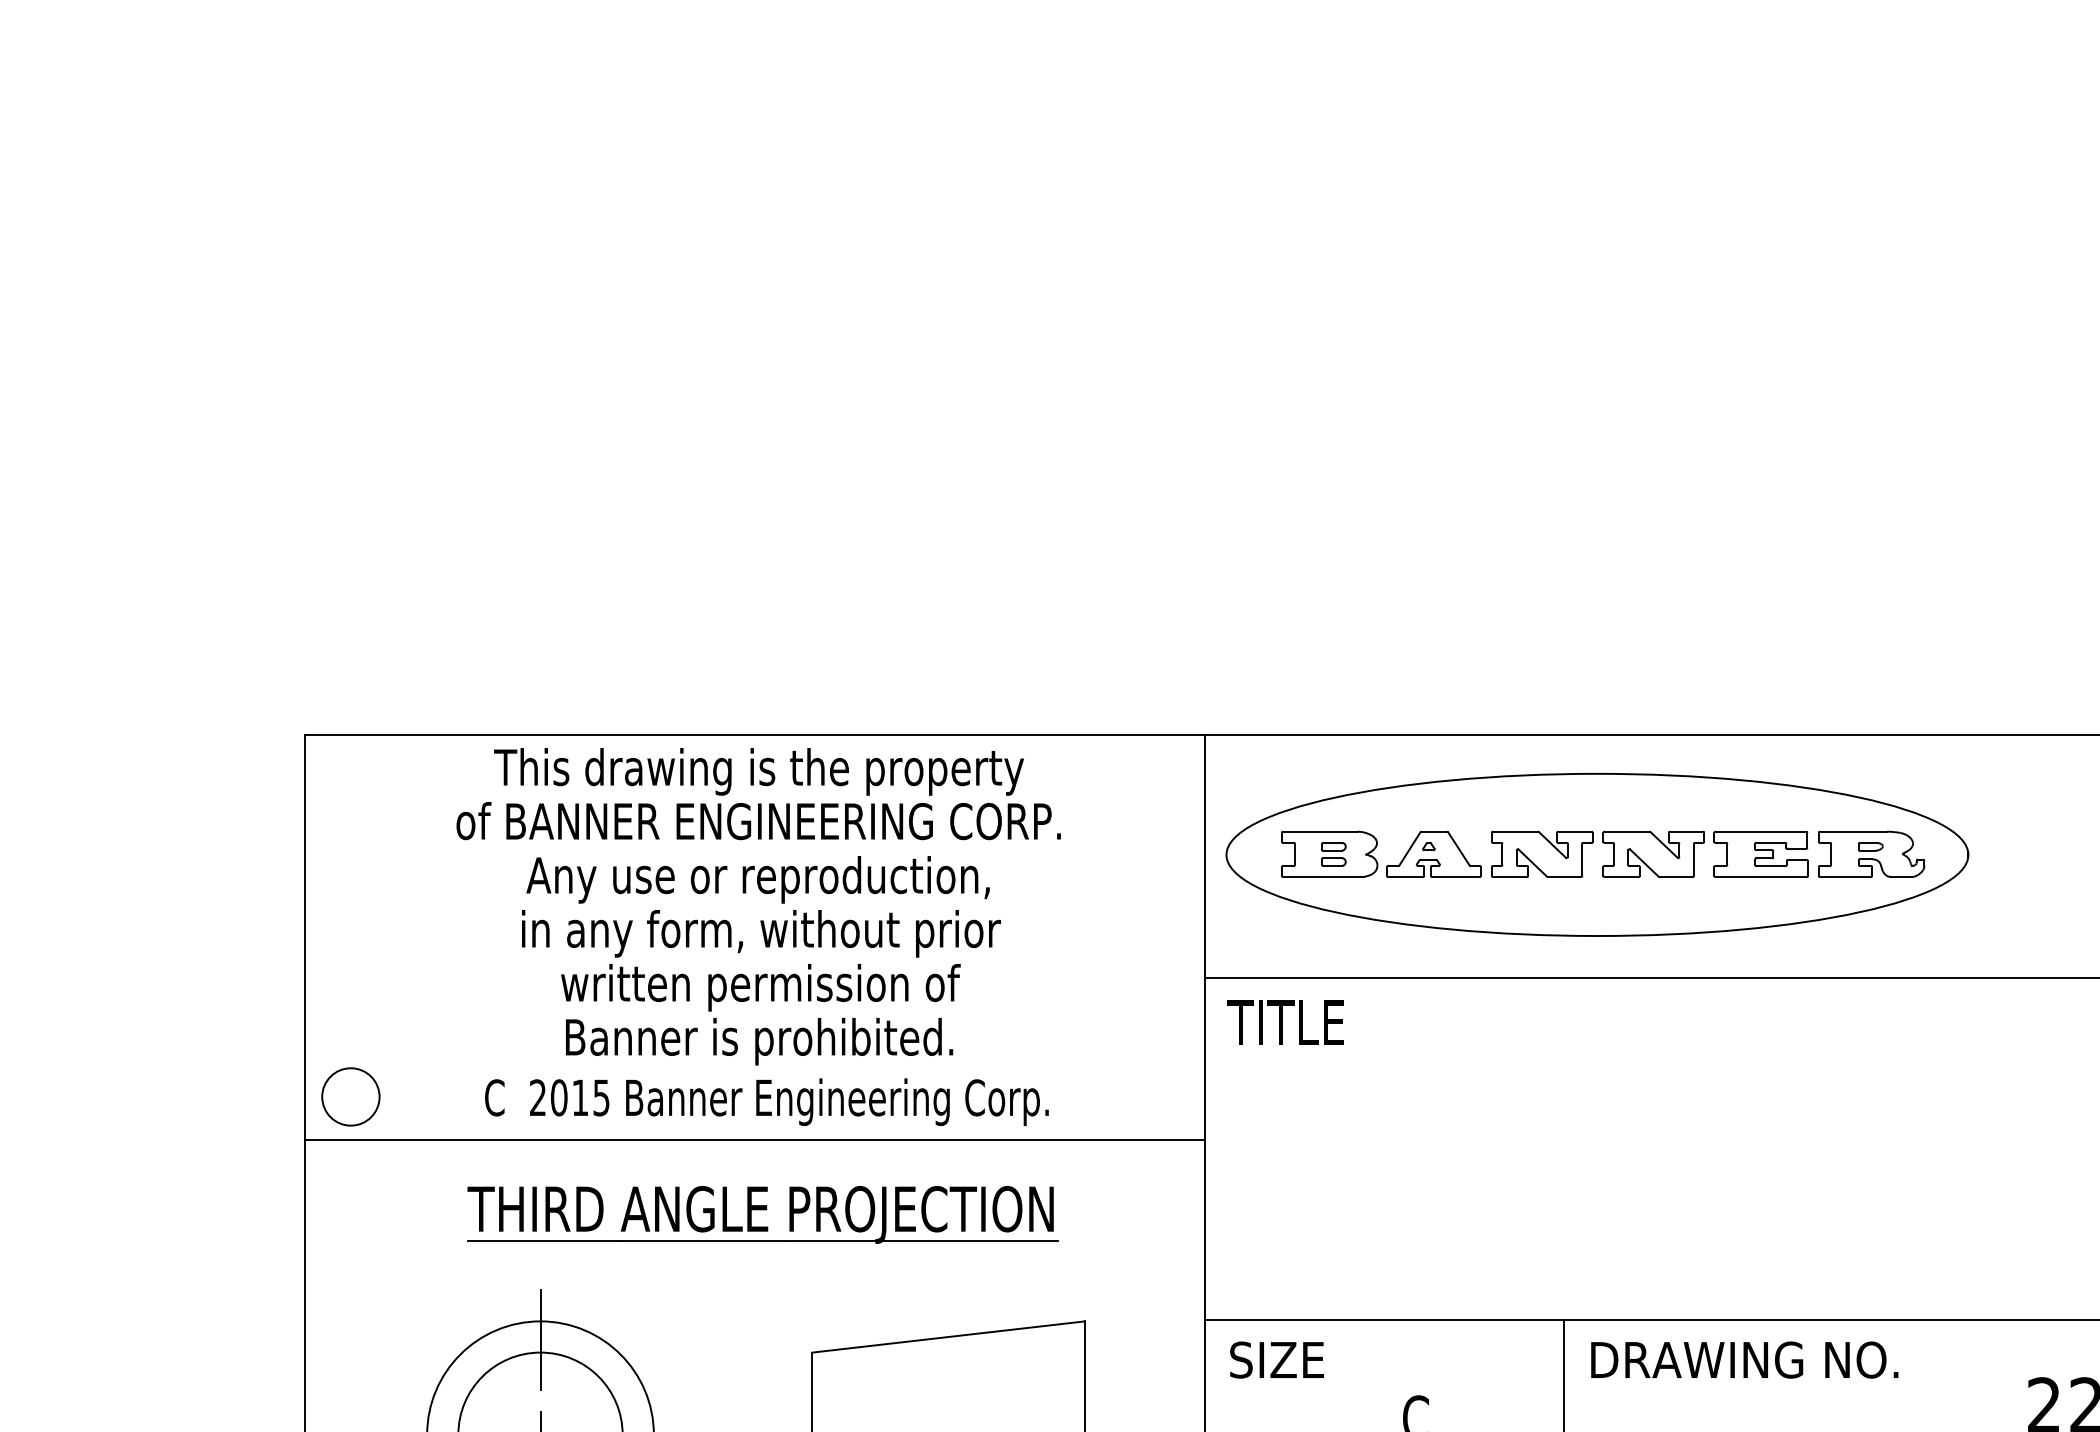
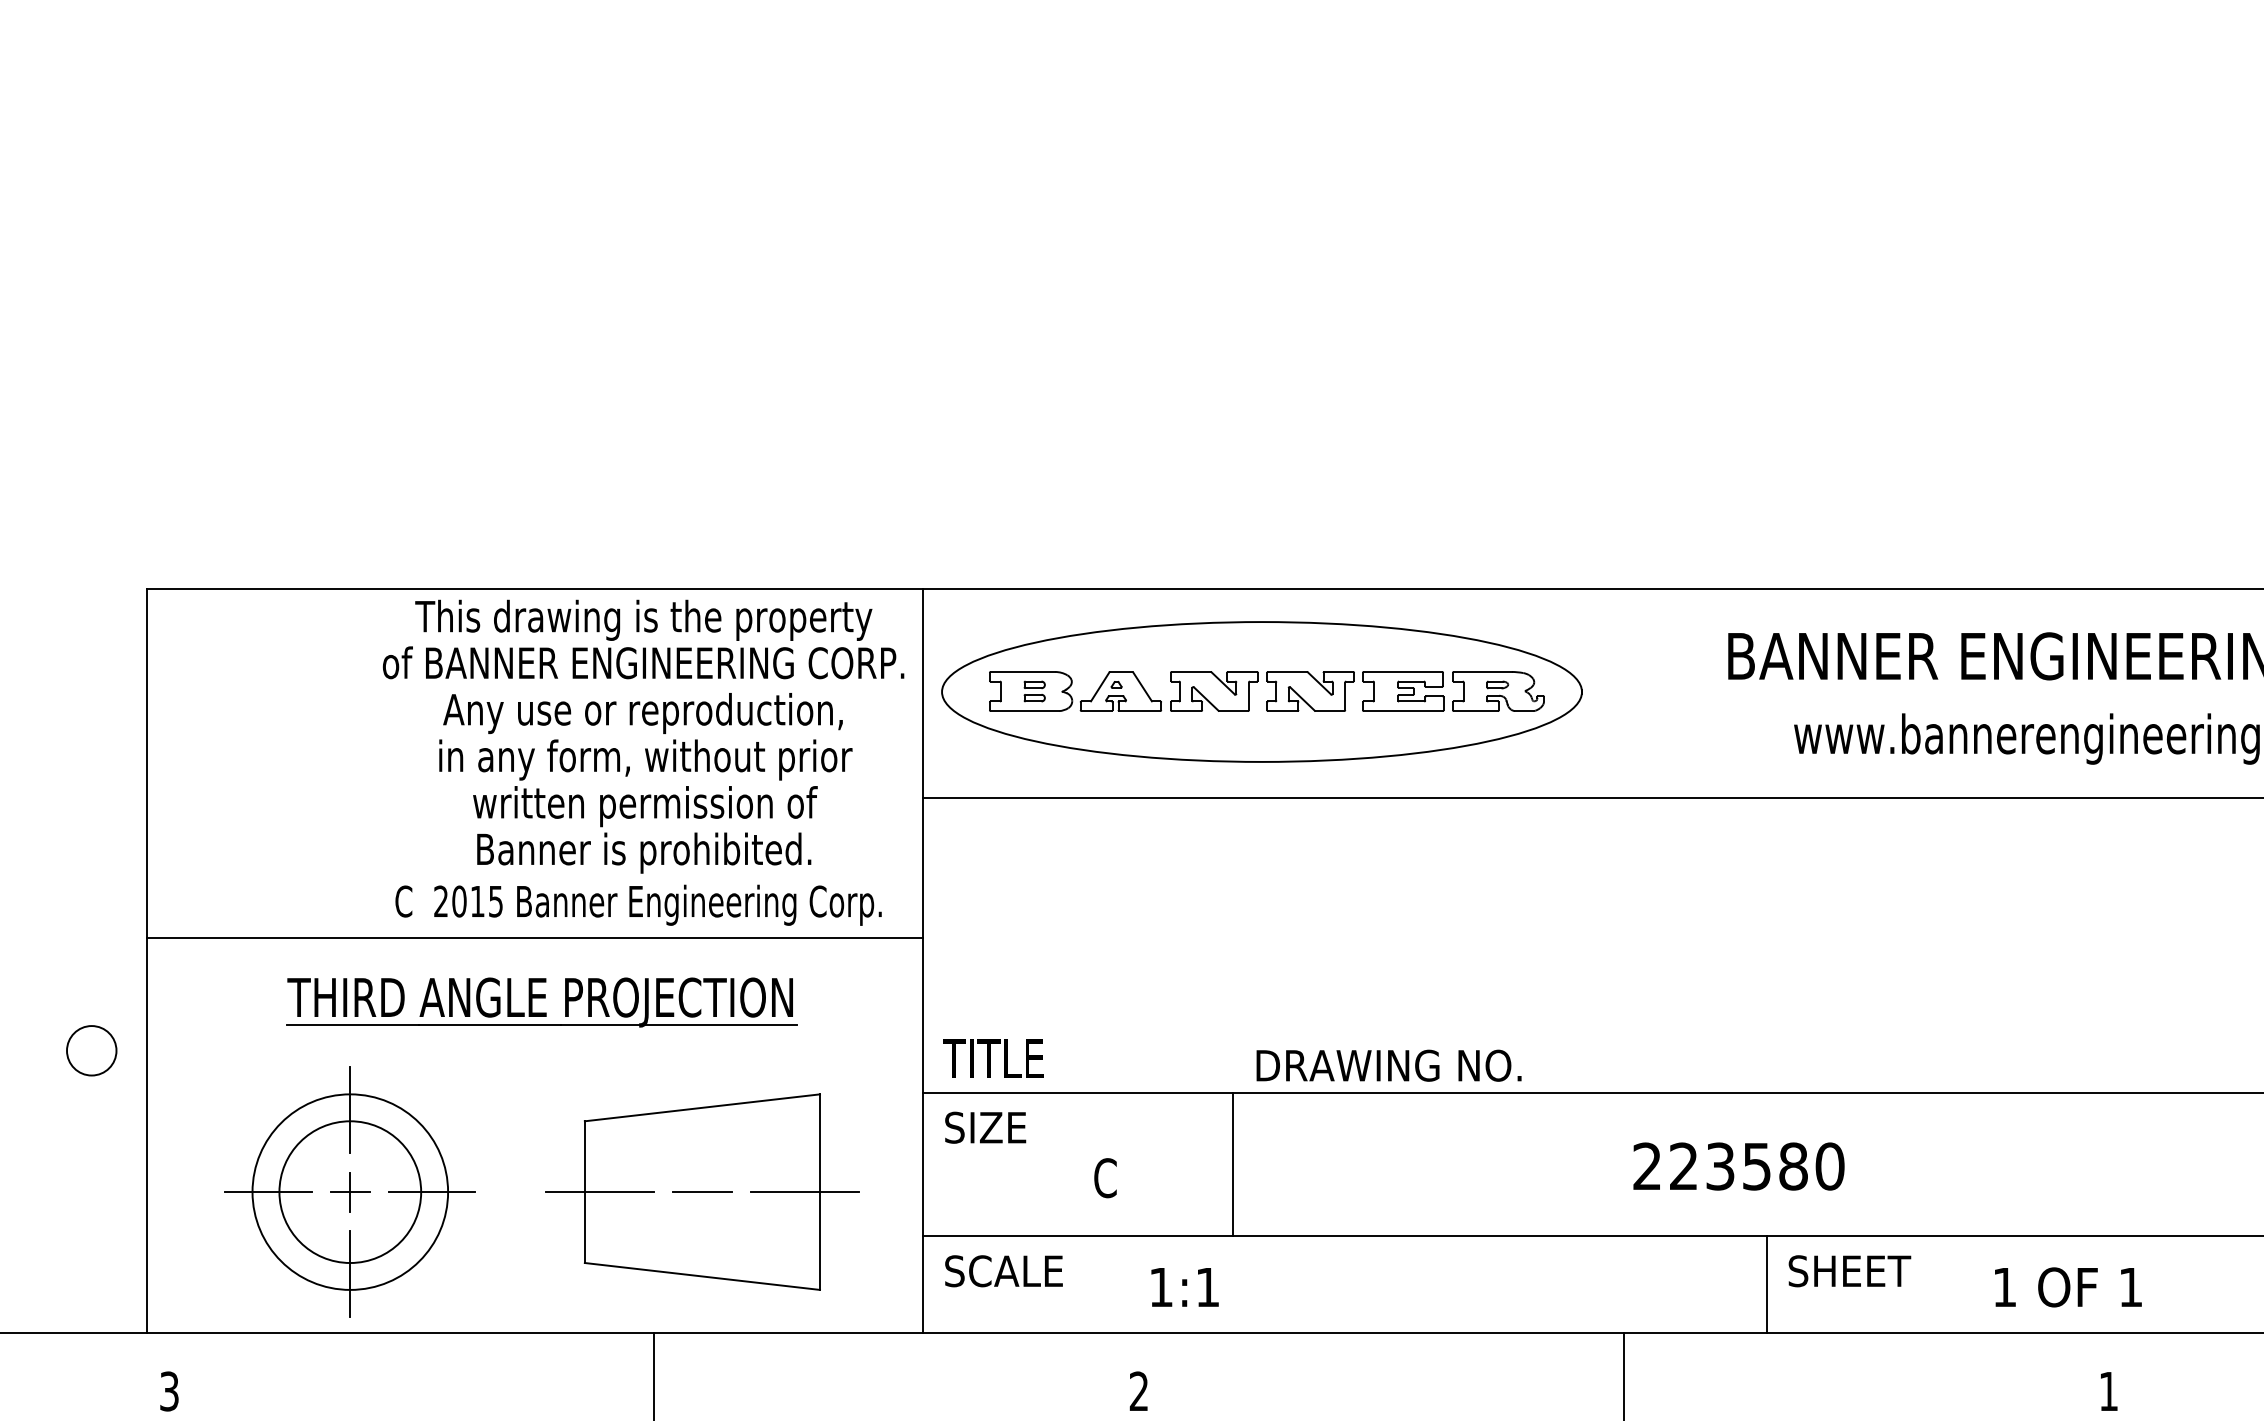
text: (758, 906) -> (643, 736), moved
text: (1286, 1022) -> (993, 1058), moved
circle: (350, 1096) -> (91, 1050), moved
text: (766, 1101) -> (638, 904), moved
text: (1744, 1359) -> (1388, 1065), moved

